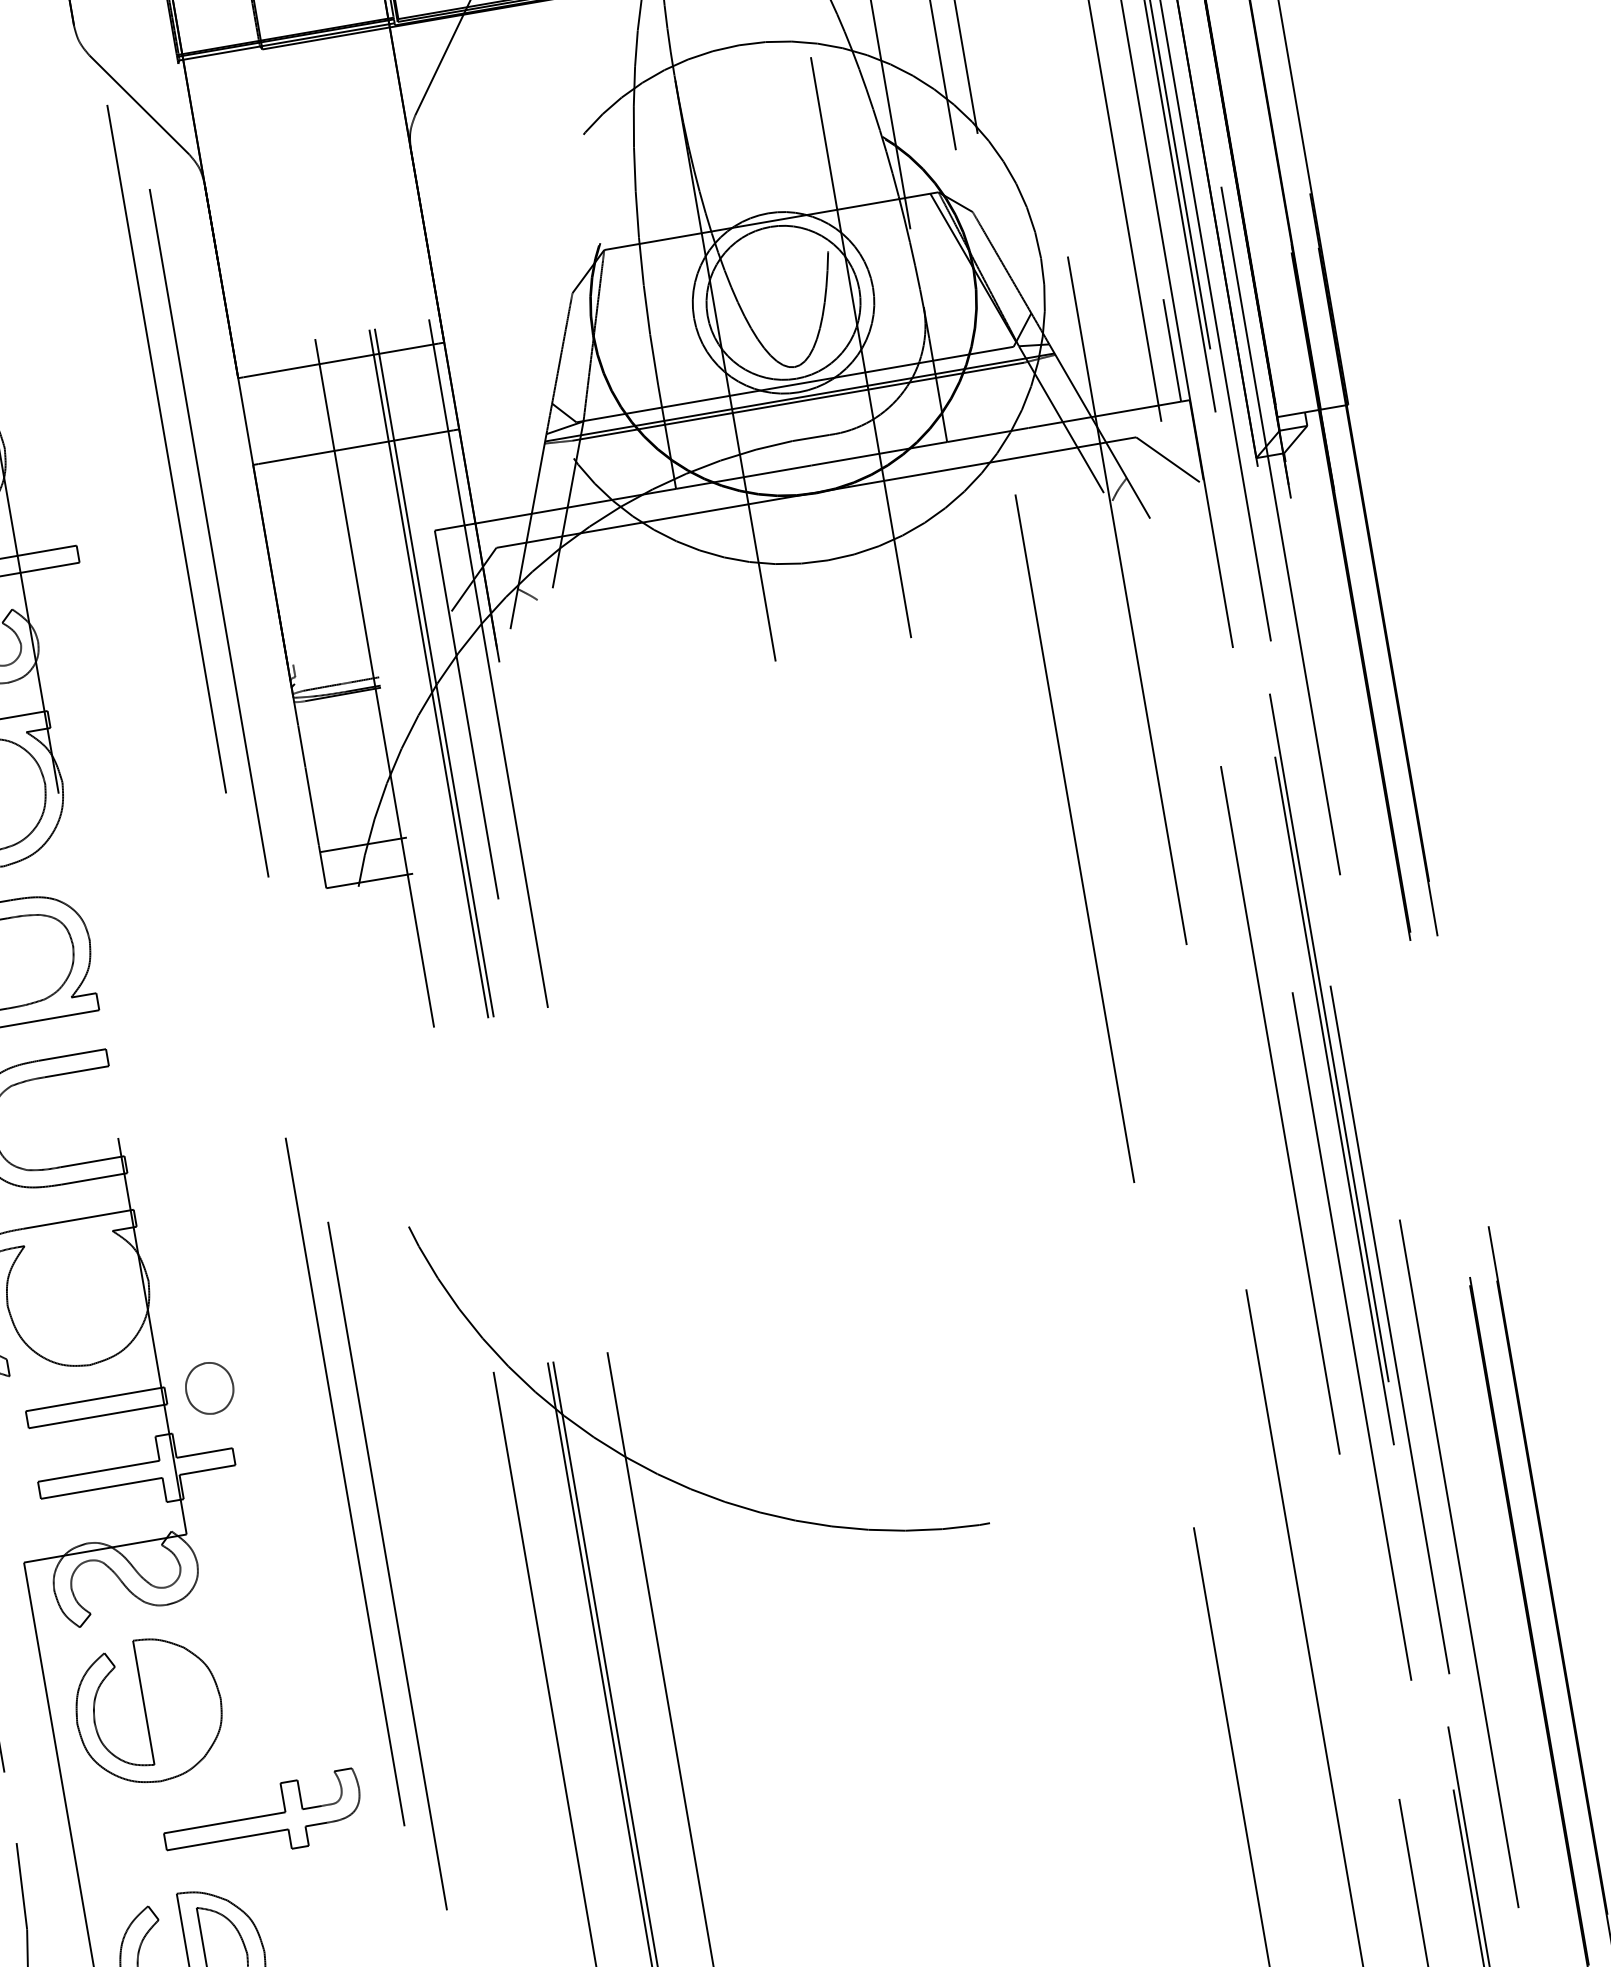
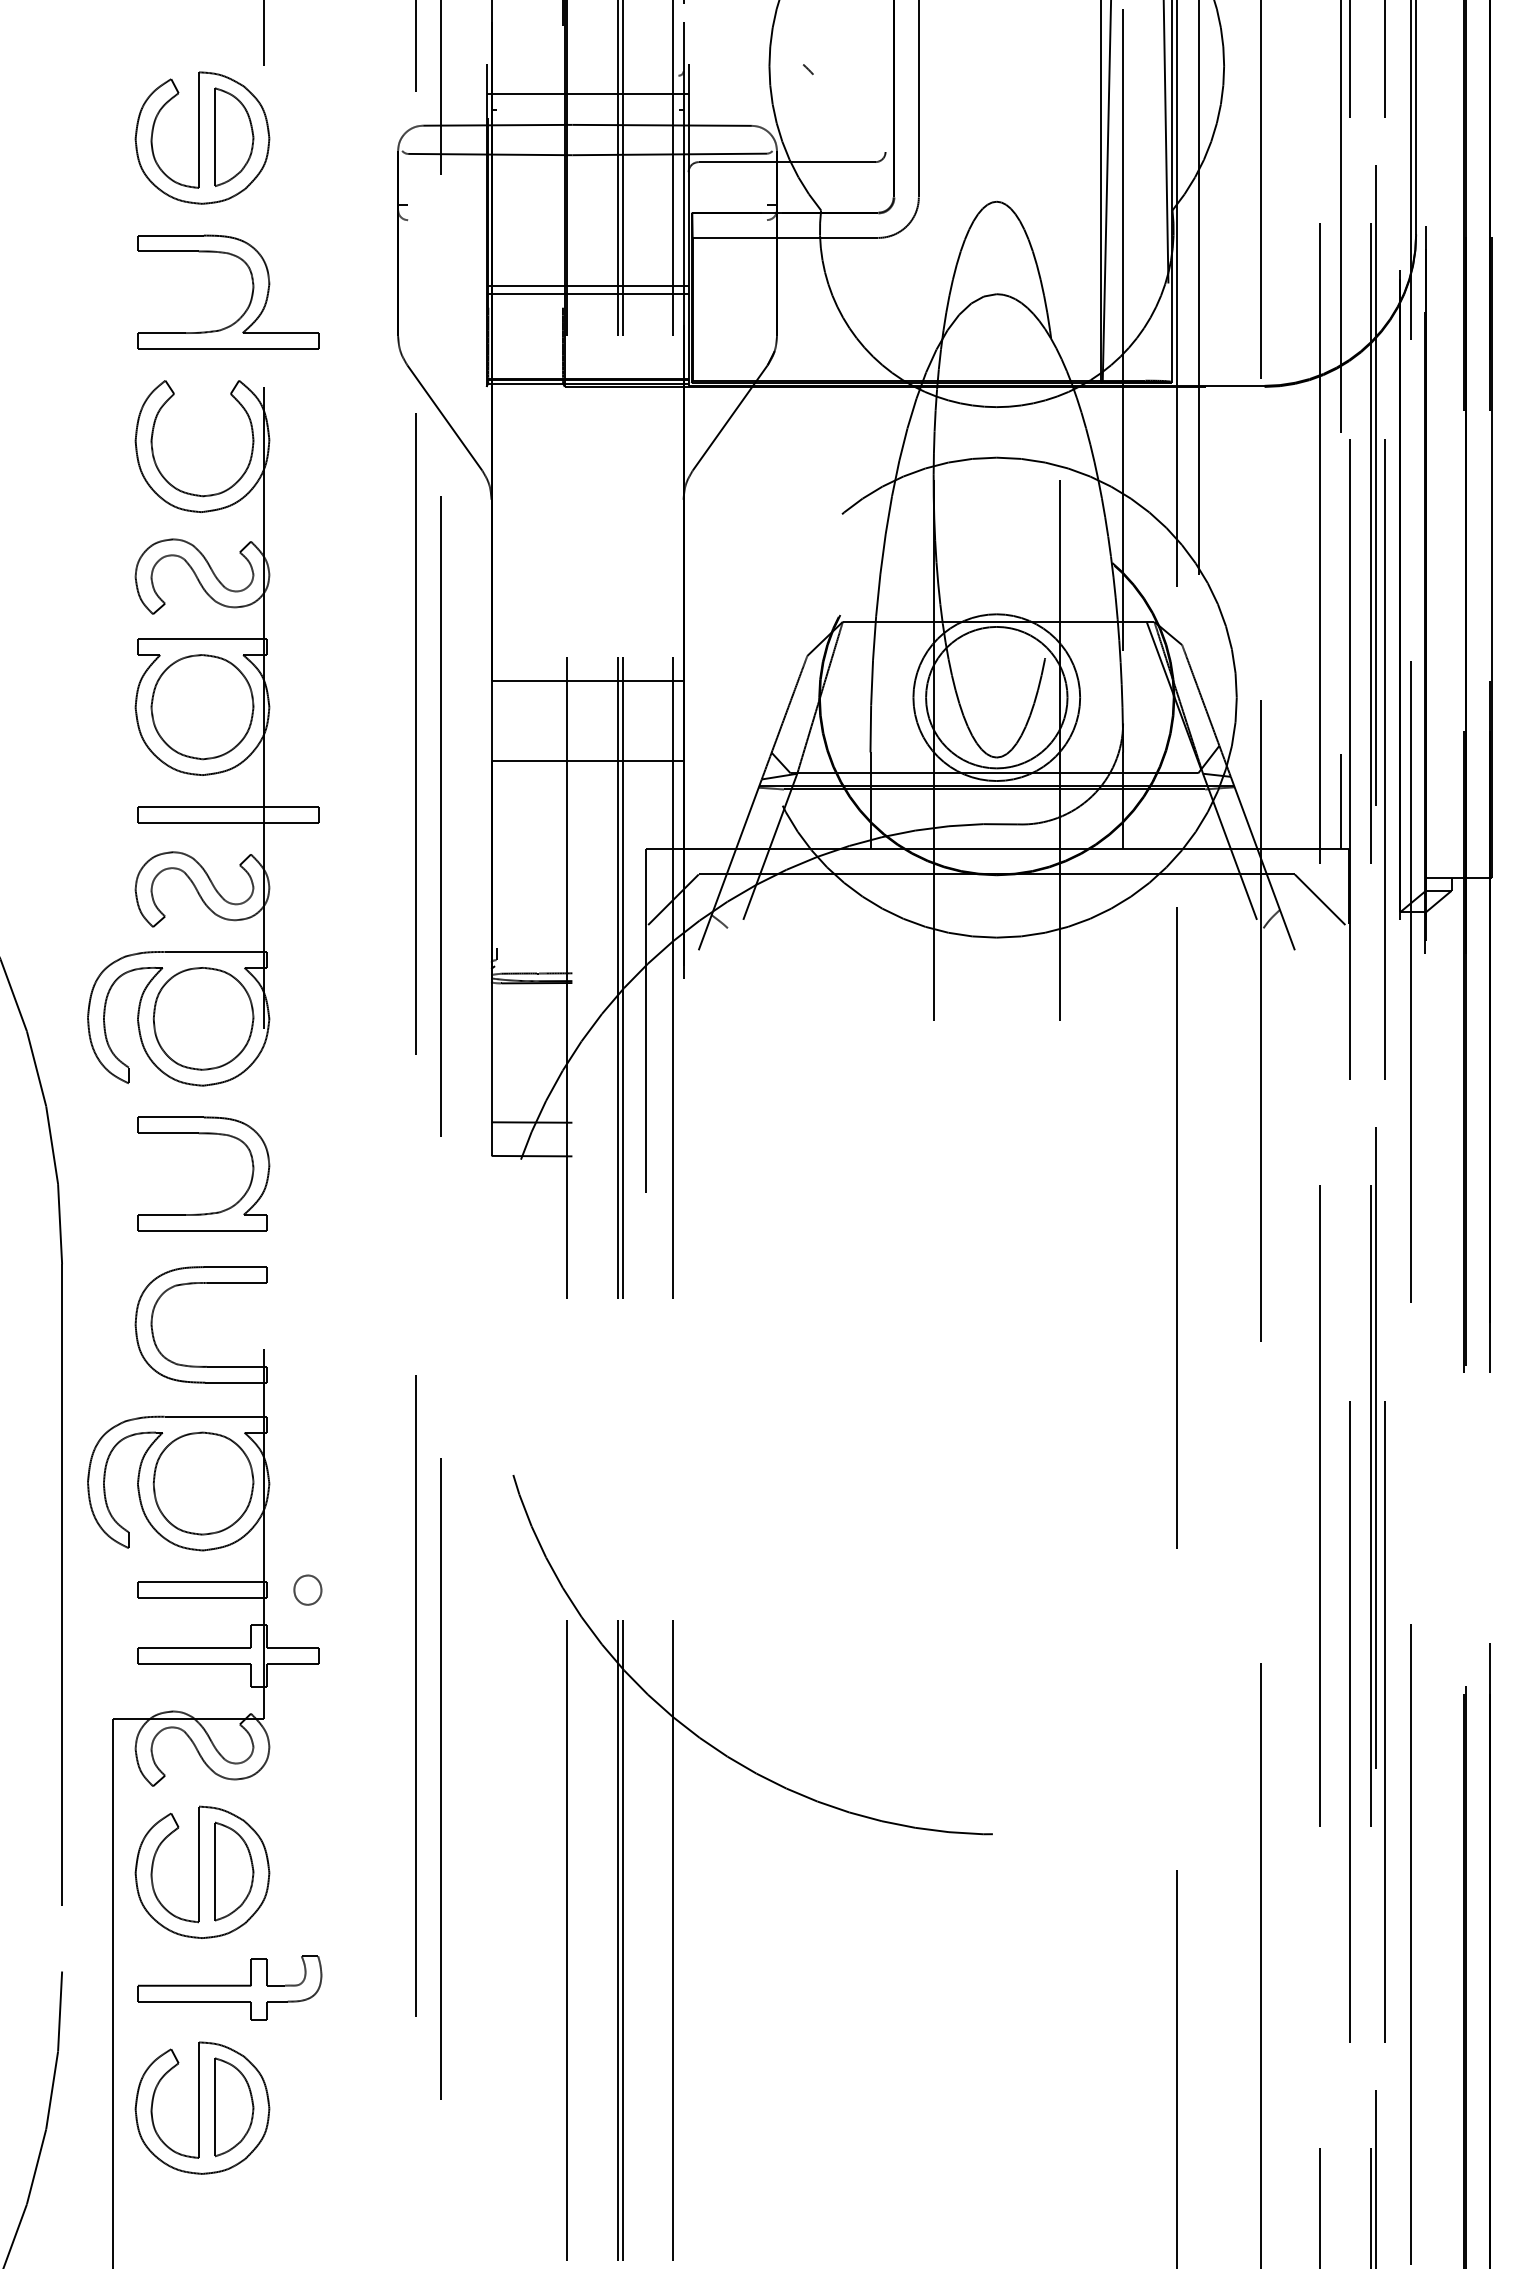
part: (77, 1293) -> (203, 1483), added
part: (209, 1387) -> (307, 1589), size x0.62
part: (183, 1703) -> (234, 1871), added
part: (262, 1818) -> (229, 1987), moved

